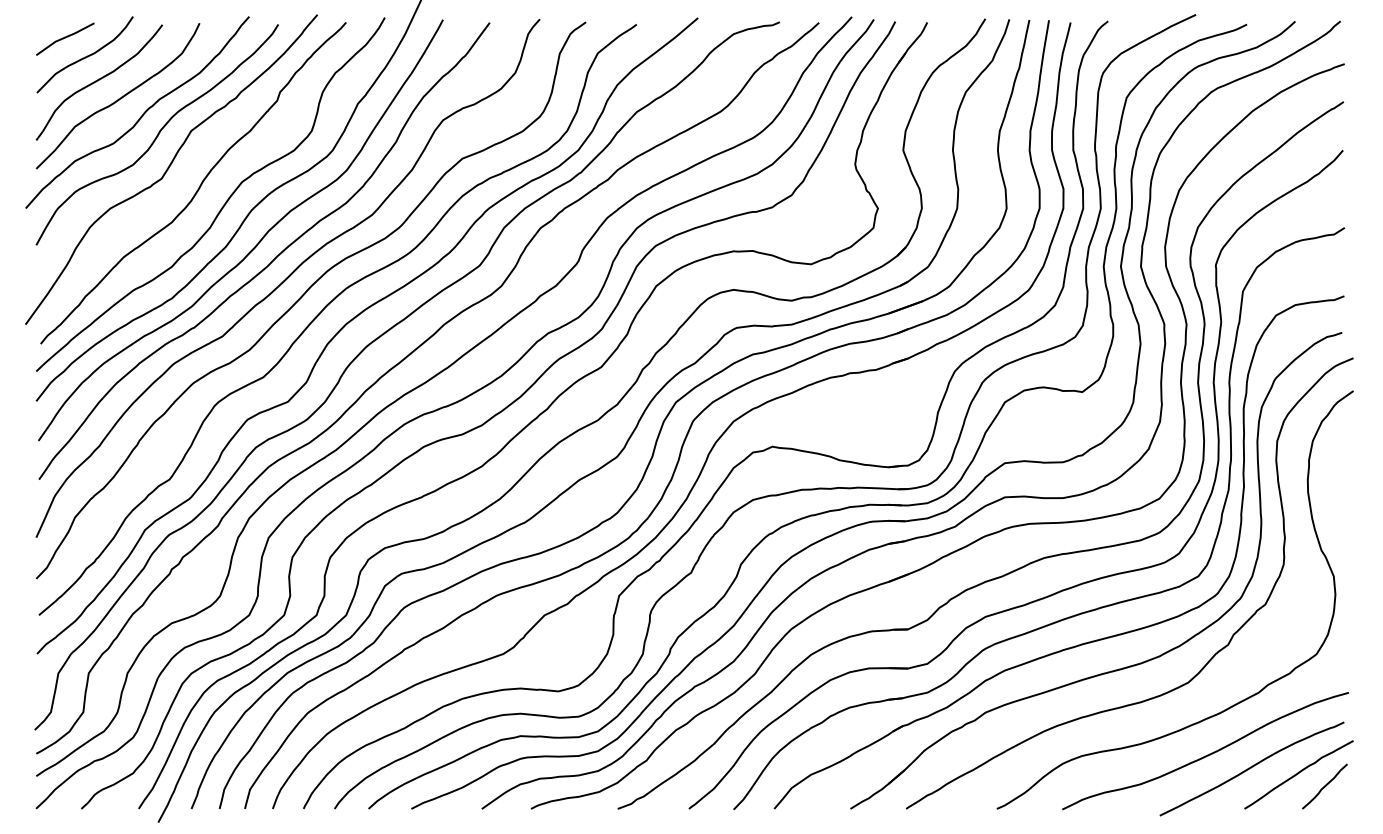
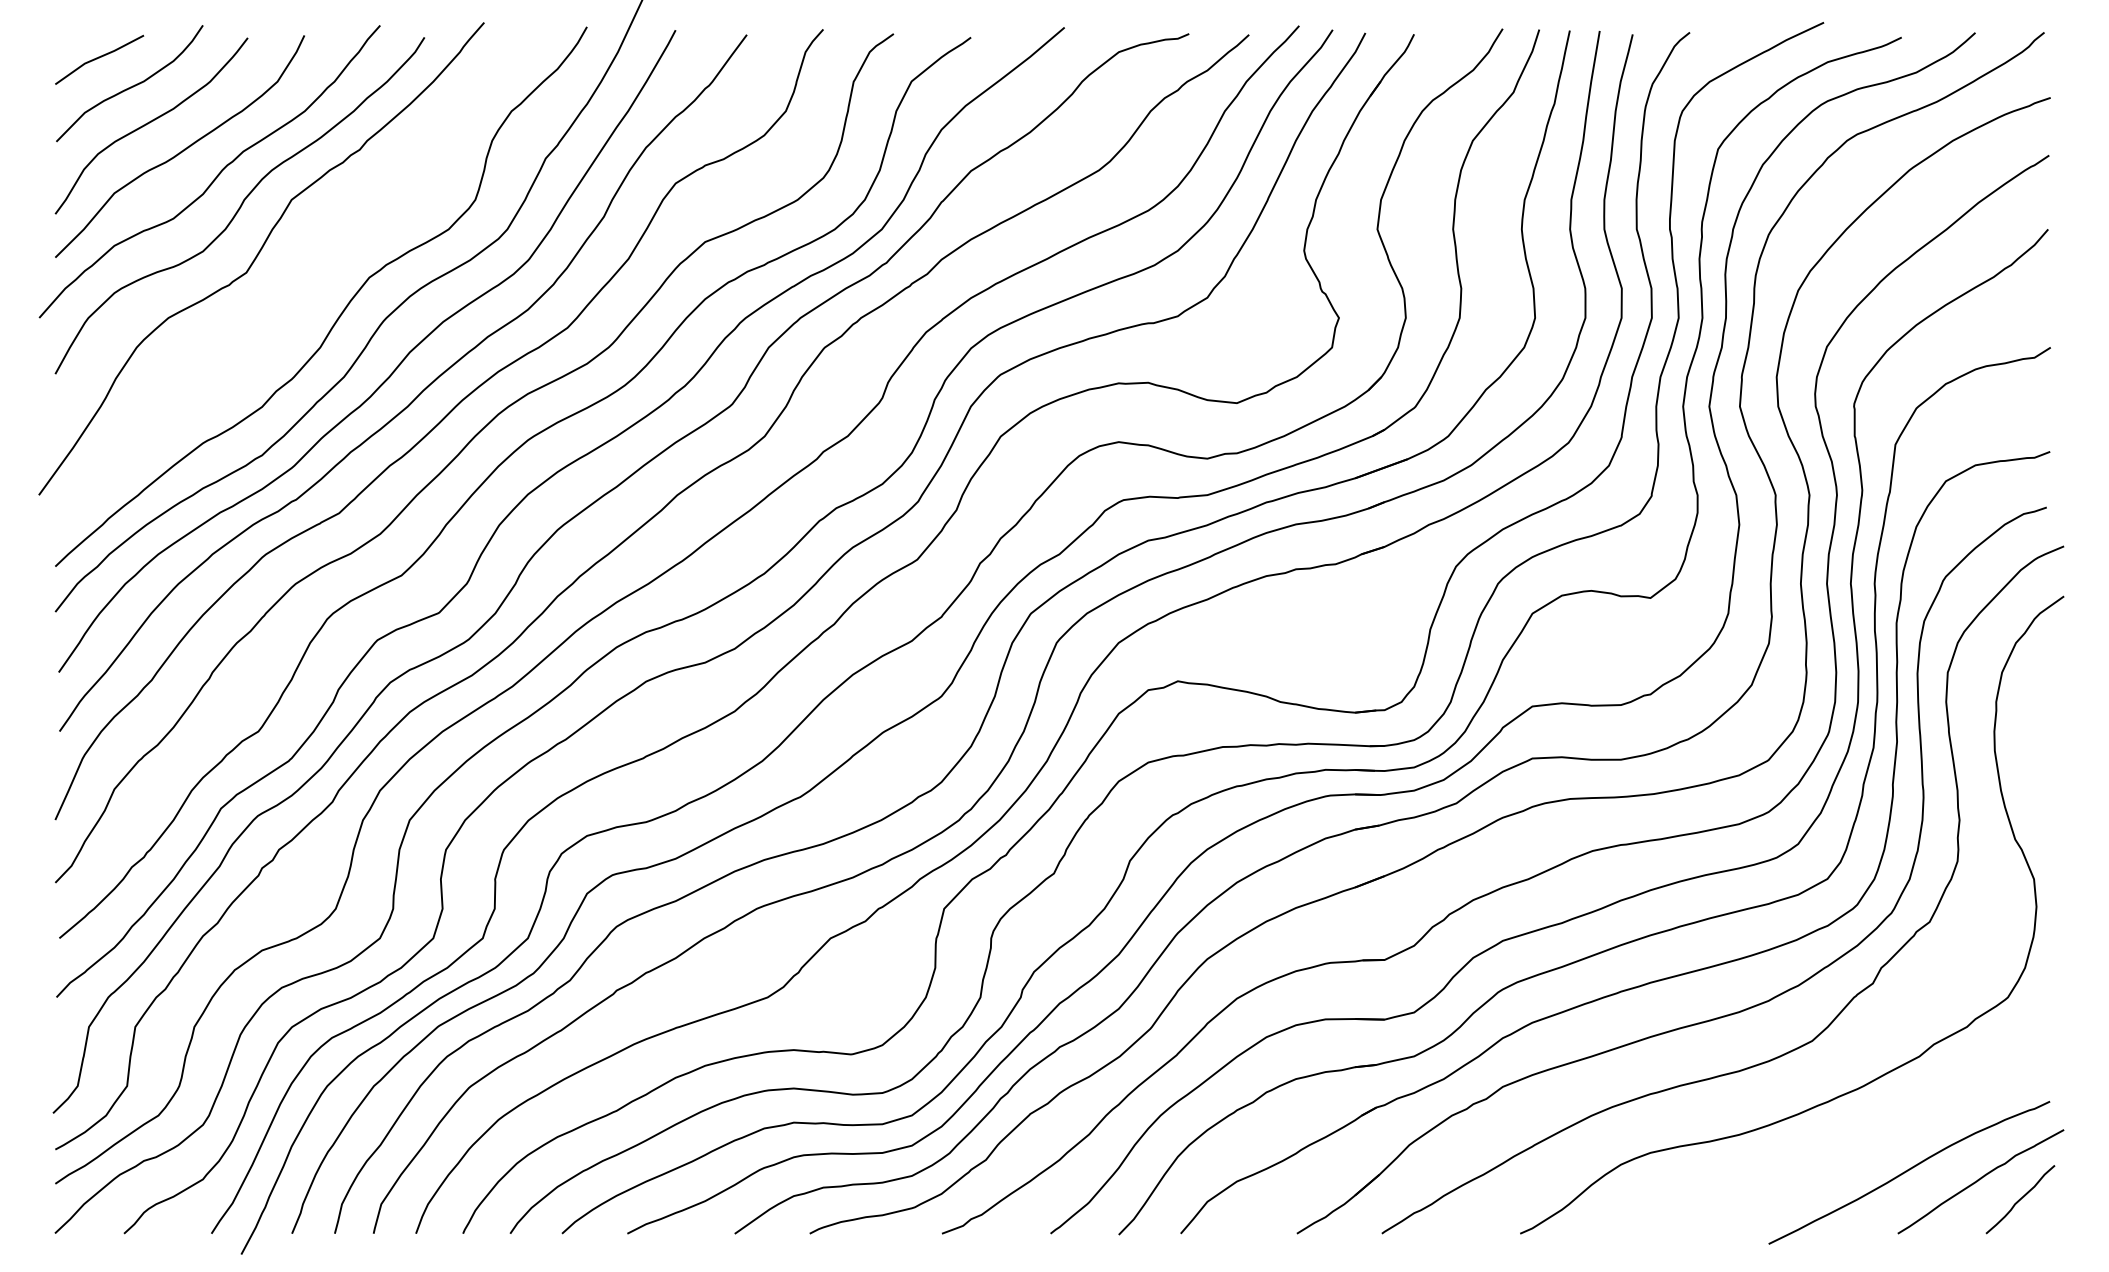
curve: (199, 185) -> (304, 282), removed
curve: (1207, 754) -> (1841, 1150), removed

